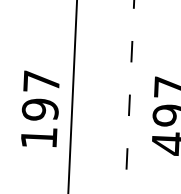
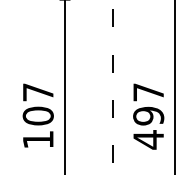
text: (39, 109) -> (37, 115), 197 -> 107

